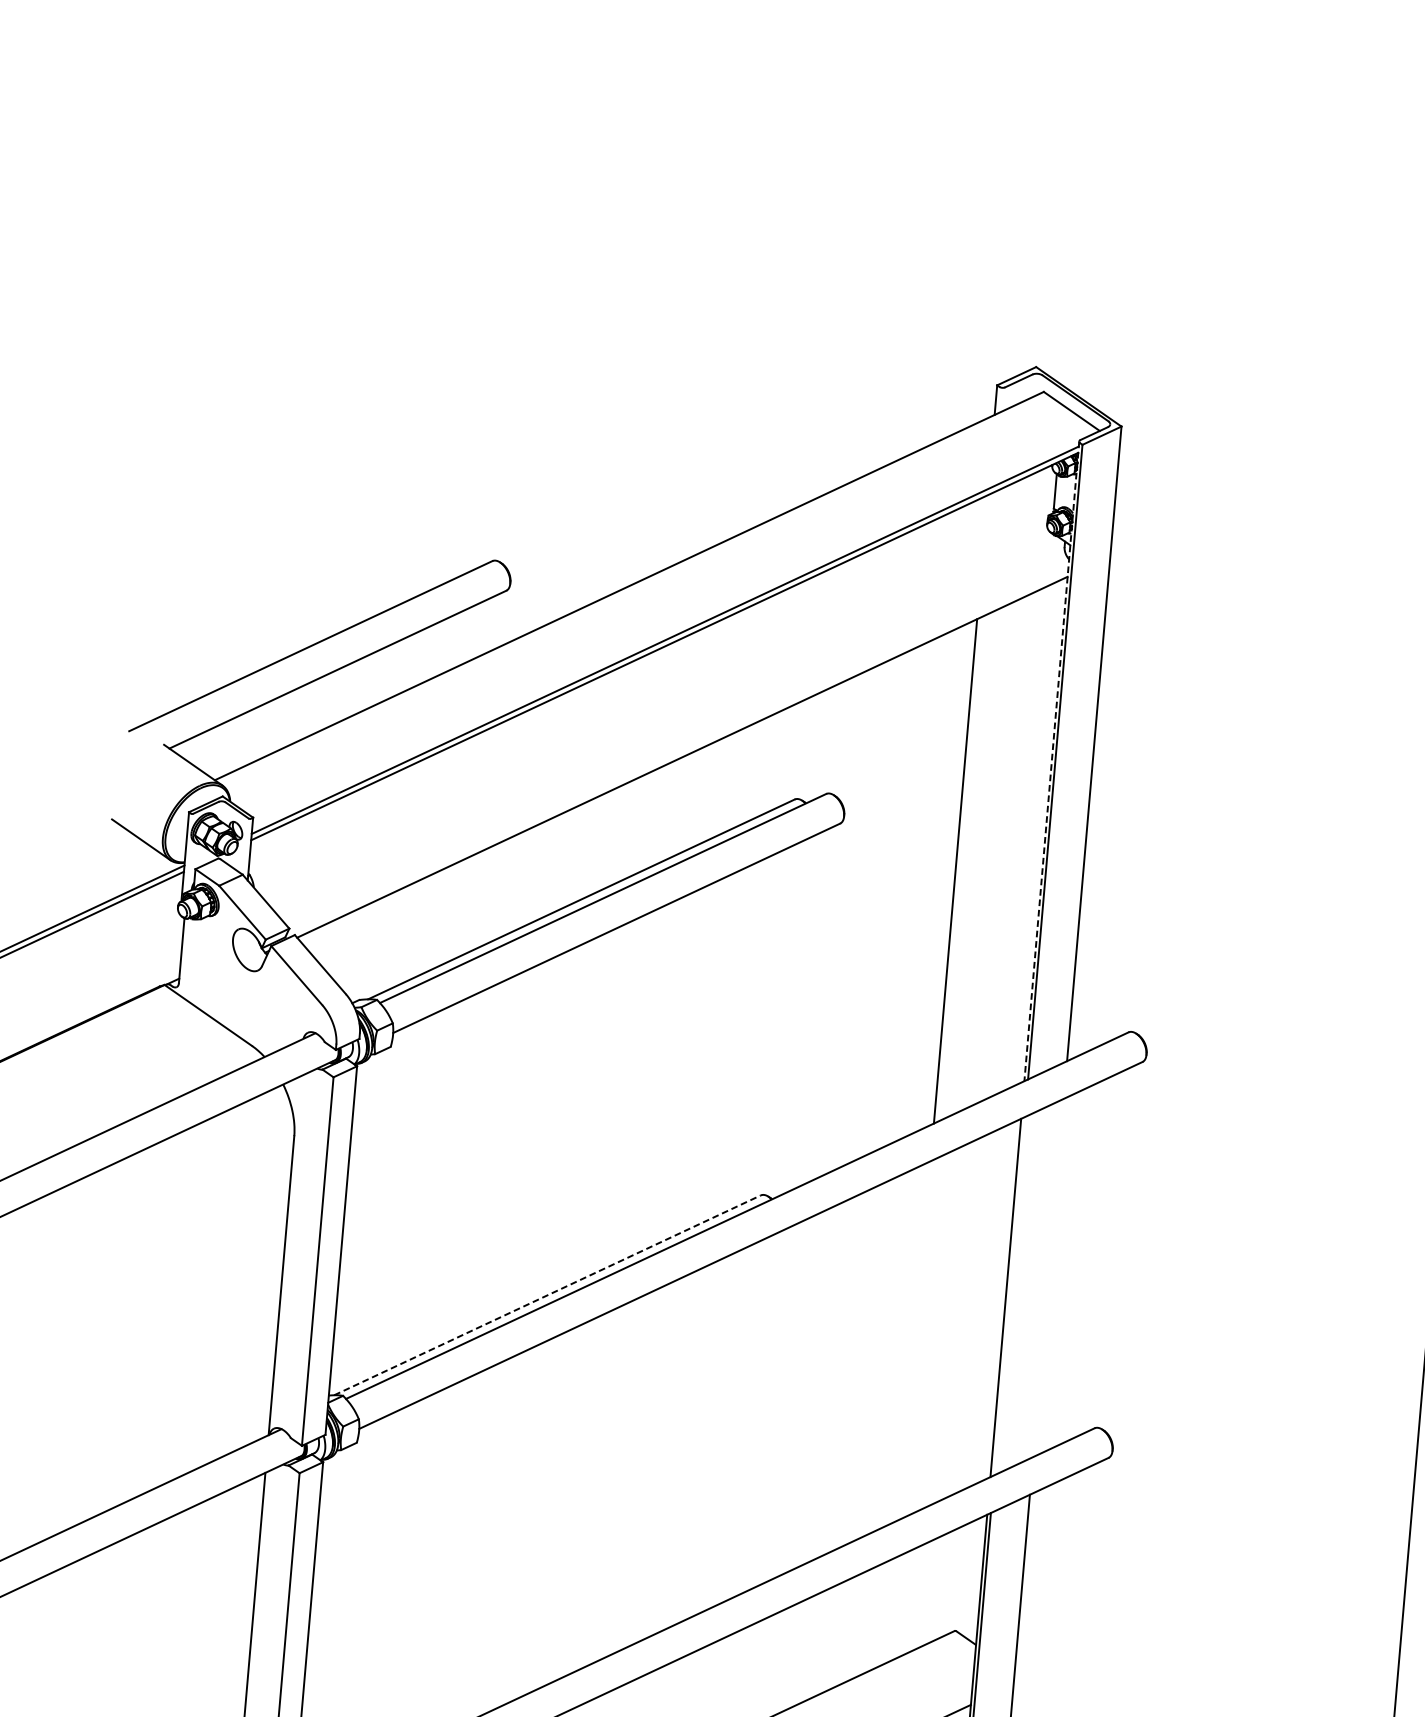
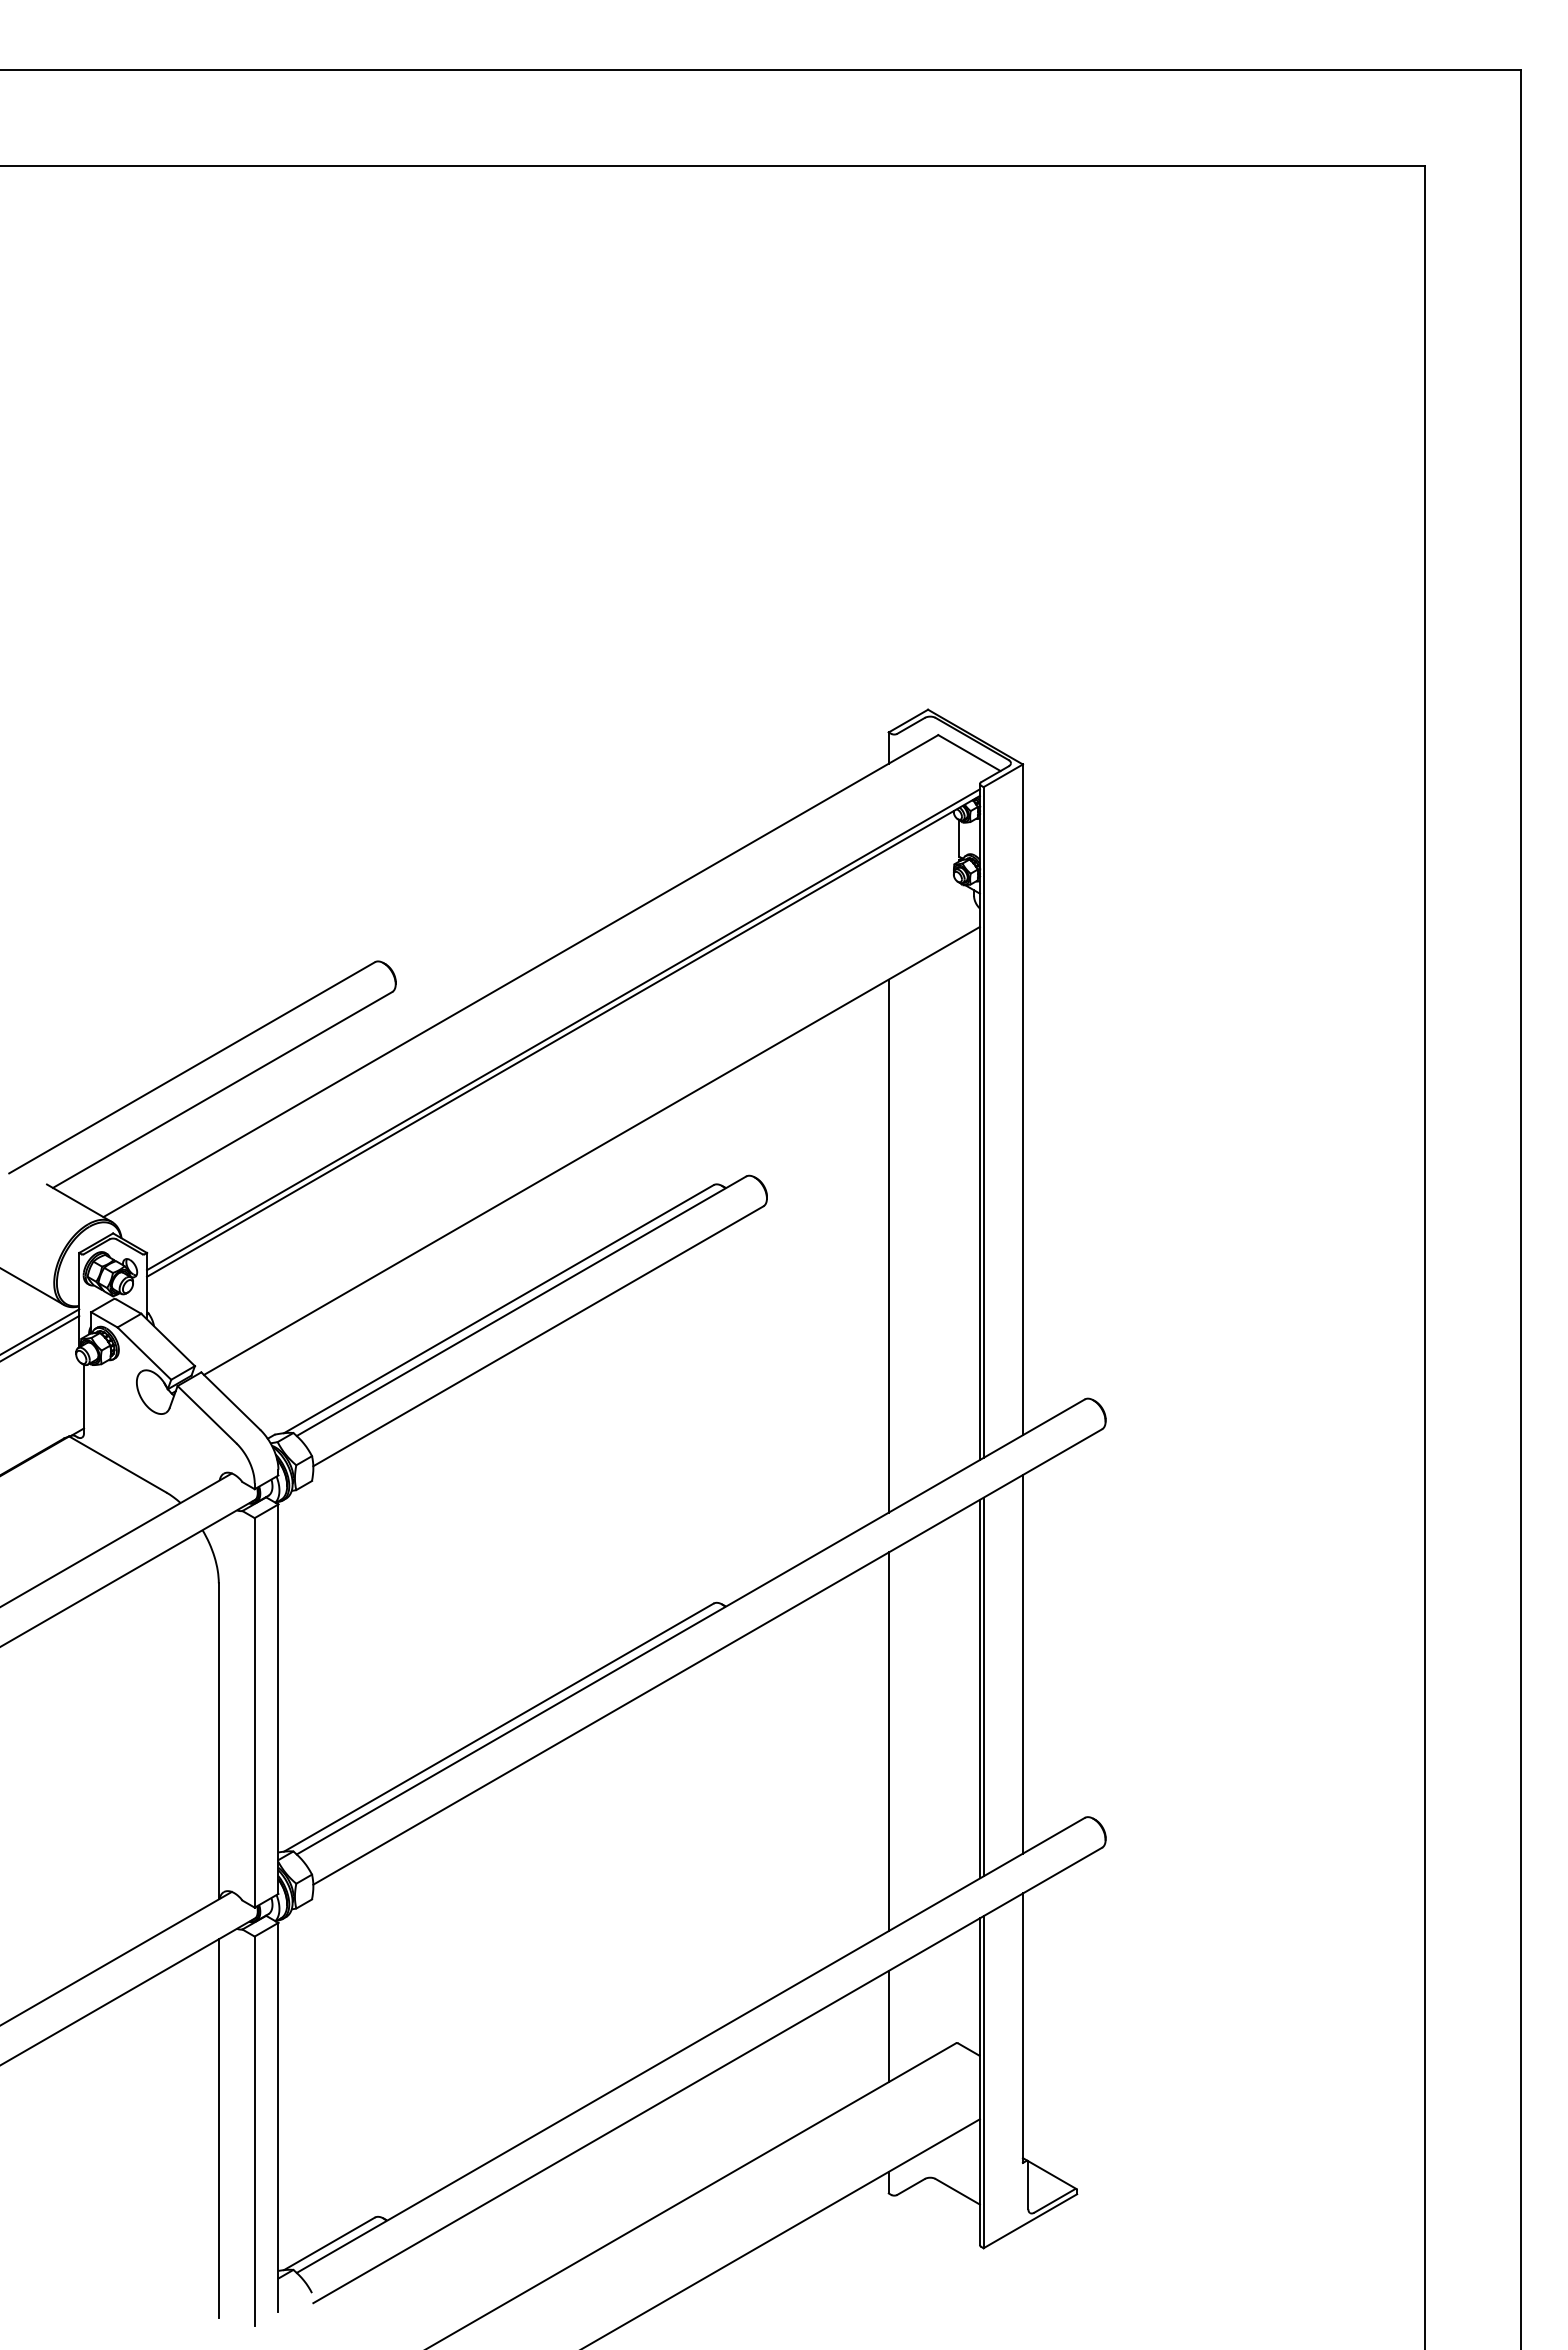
line: (1051, 761) -> (979, 1122), dashed -> solid
line: (1048, 1278) -> (1022, 1664), added
line: (548, 1295) -> (499, 1727), dashed -> solid
line: (1009, 1295) -> (983, 1686), added
line: (915, 1340) -> (888, 1741), added
line: (891, 1609) -> (888, 2026), added

